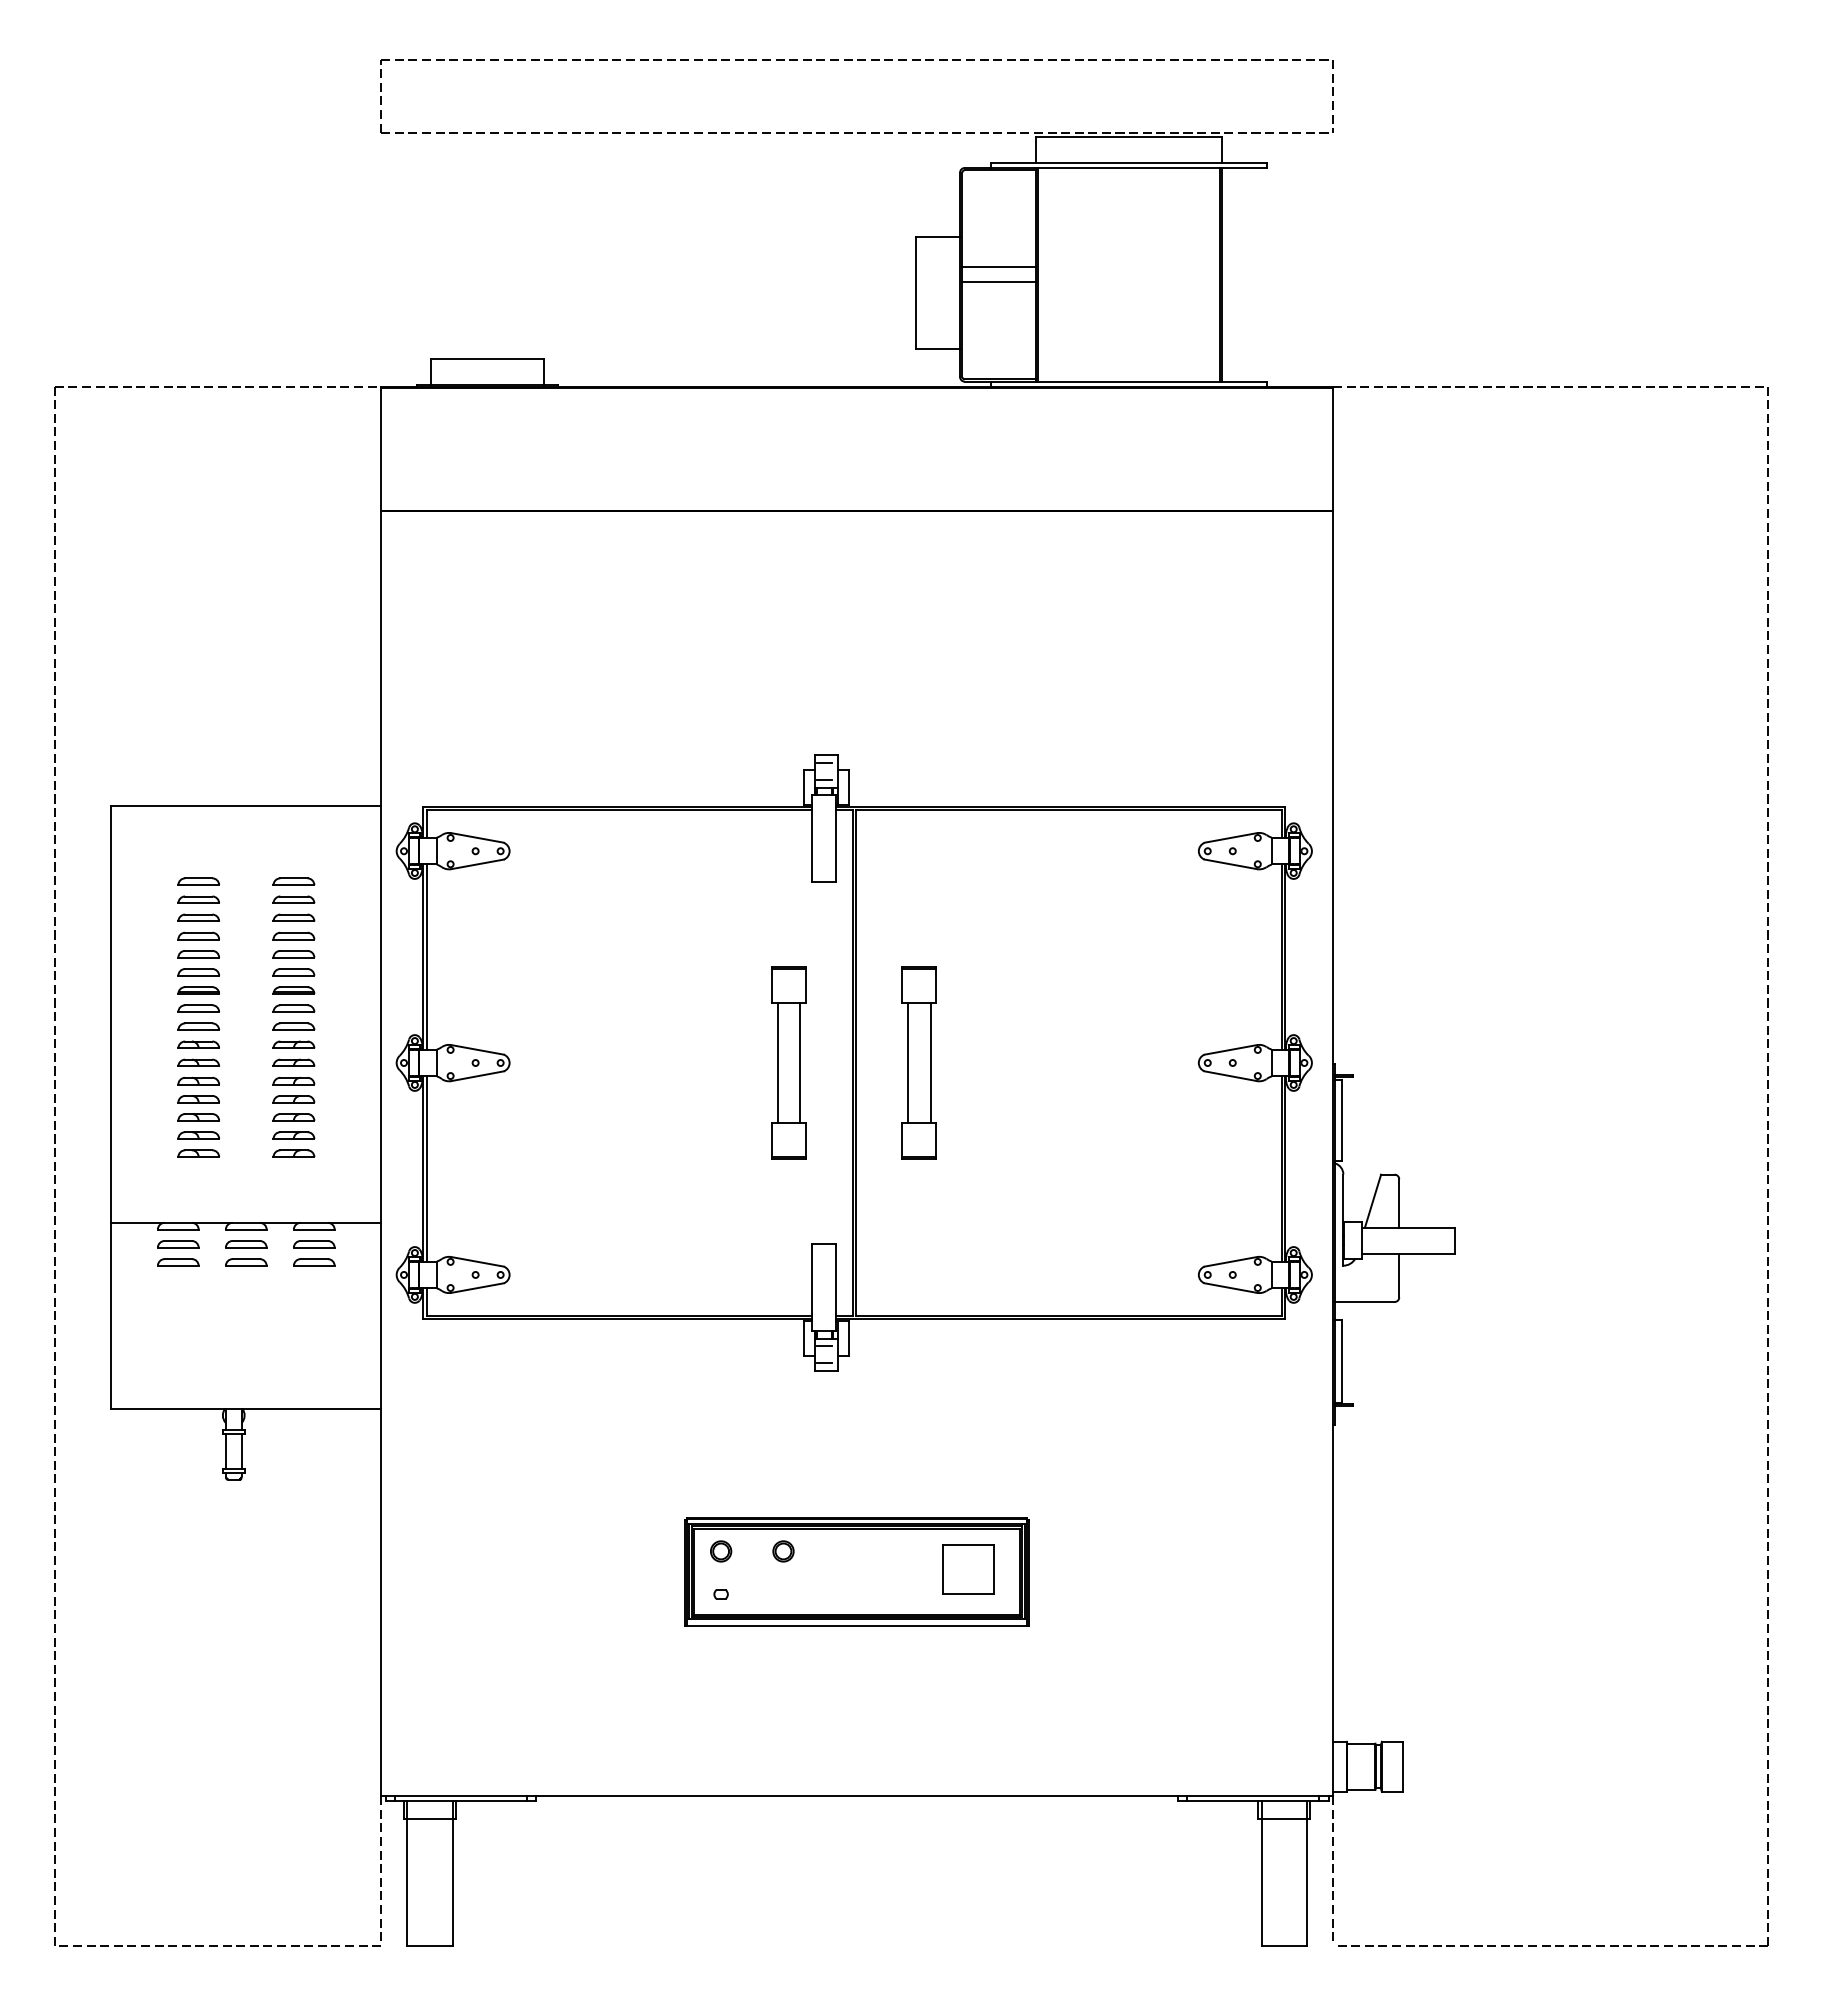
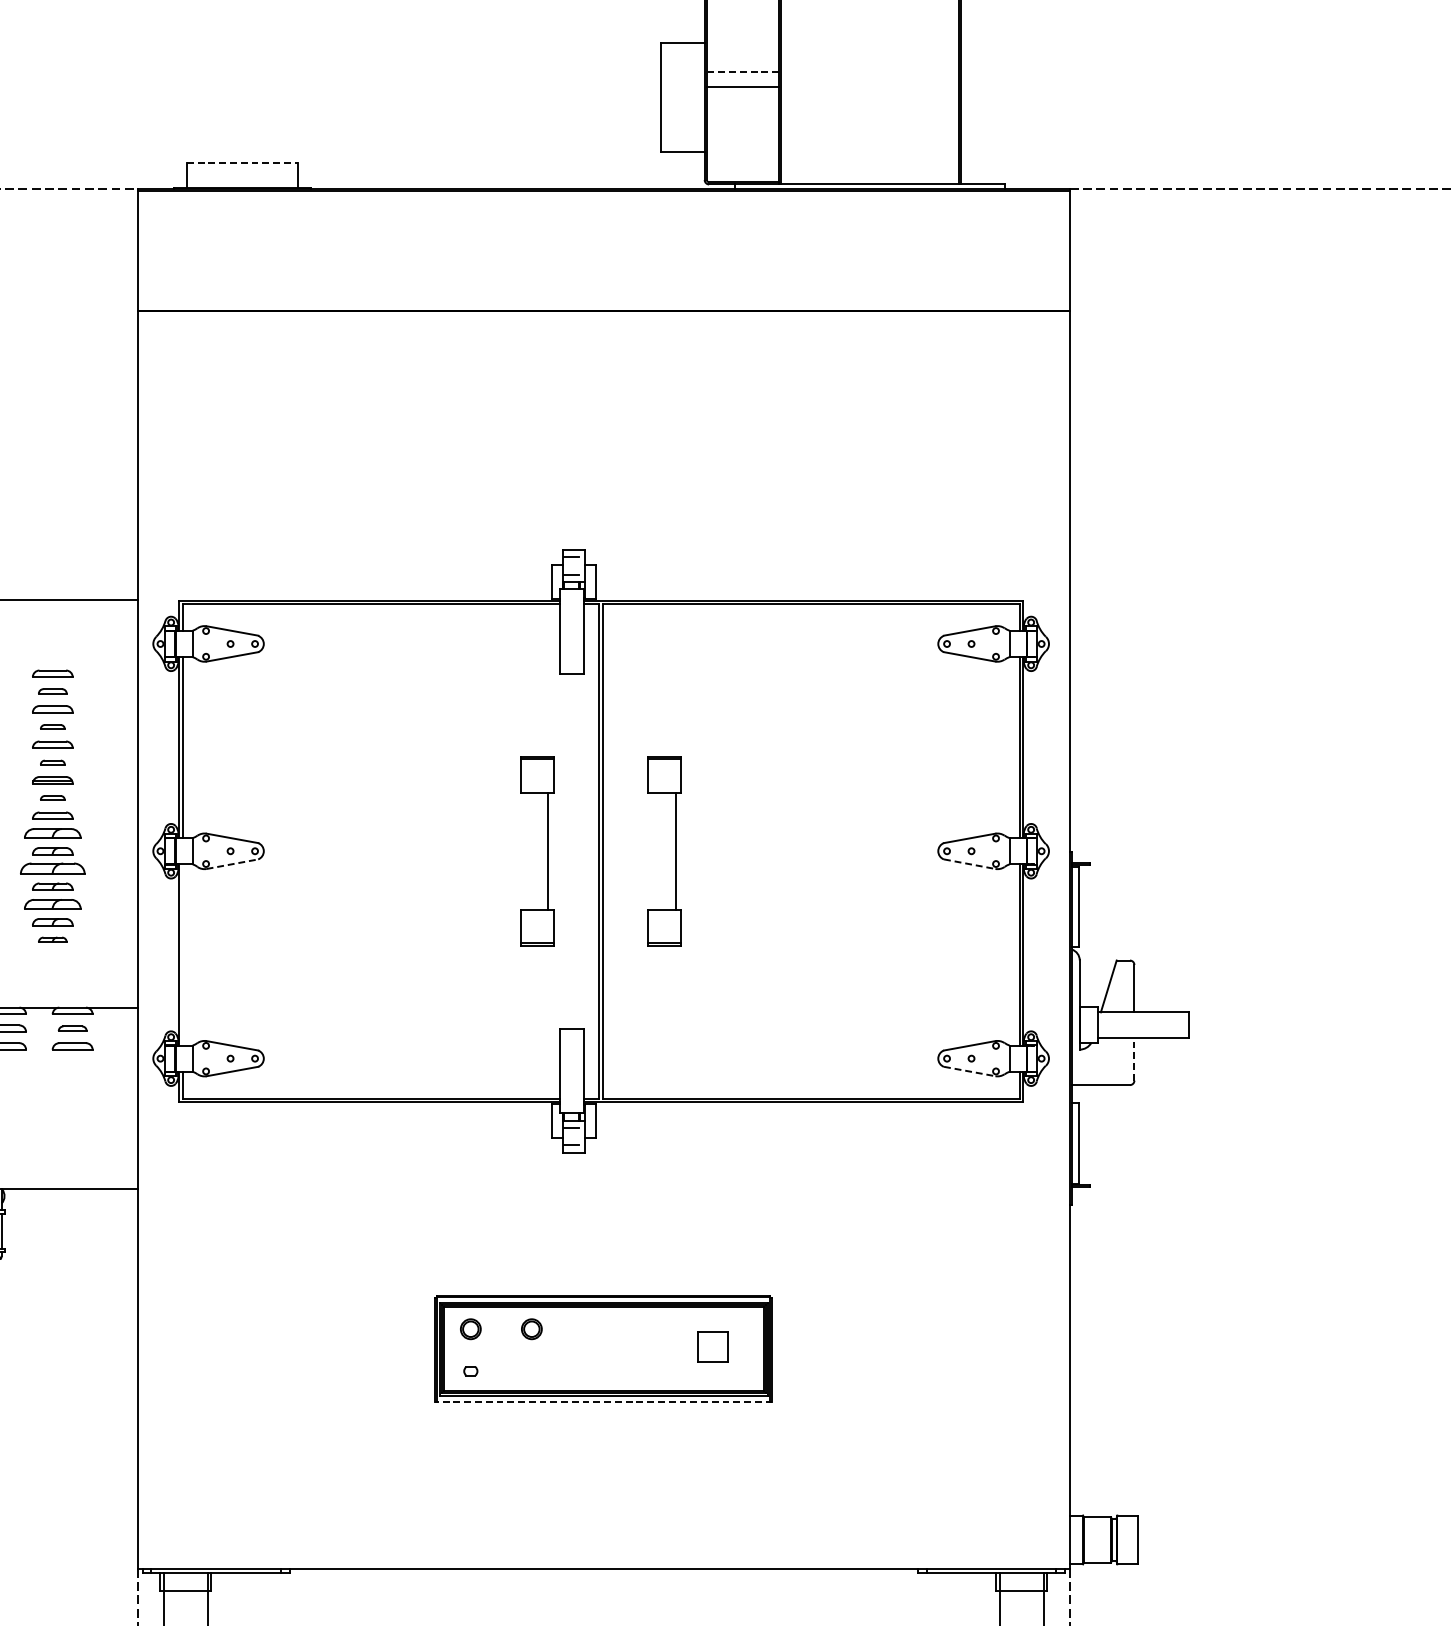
line: (999, 267) -> (743, 72), solid -> dashed
line: (487, 359) -> (242, 162), solid -> dashed
part: (293, 899) -> (52, 691), size x0.7
part: (293, 935) -> (52, 726), size x0.6
part: (293, 972) -> (52, 762), size x0.6
part: (293, 1008) -> (52, 797), size x0.6
part: (293, 1044) -> (52, 833), size x1.4
line: (777, 1062) -> (525, 850), removed
line: (908, 1062) -> (654, 850), removed
line: (477, 1076) -> (232, 864), solid -> dashed
line: (1230, 1076) -> (969, 864), solid -> dashed
part: (293, 1081) -> (52, 869), size x1.6
part: (293, 1117) -> (52, 904), size x1.4
part: (293, 1153) -> (52, 939), size x0.7
line: (426, 1168) -> (182, 954), removed
part: (314, 1244) -> (72, 1028), size x0.7
line: (1399, 1275) -> (1134, 1059), solid -> dashed
line: (1230, 1288) -> (969, 1071), solid -> dashed
part: (968, 1569) -> (712, 1346), size x0.6
line: (856, 1626) -> (603, 1402), solid -> dashed

